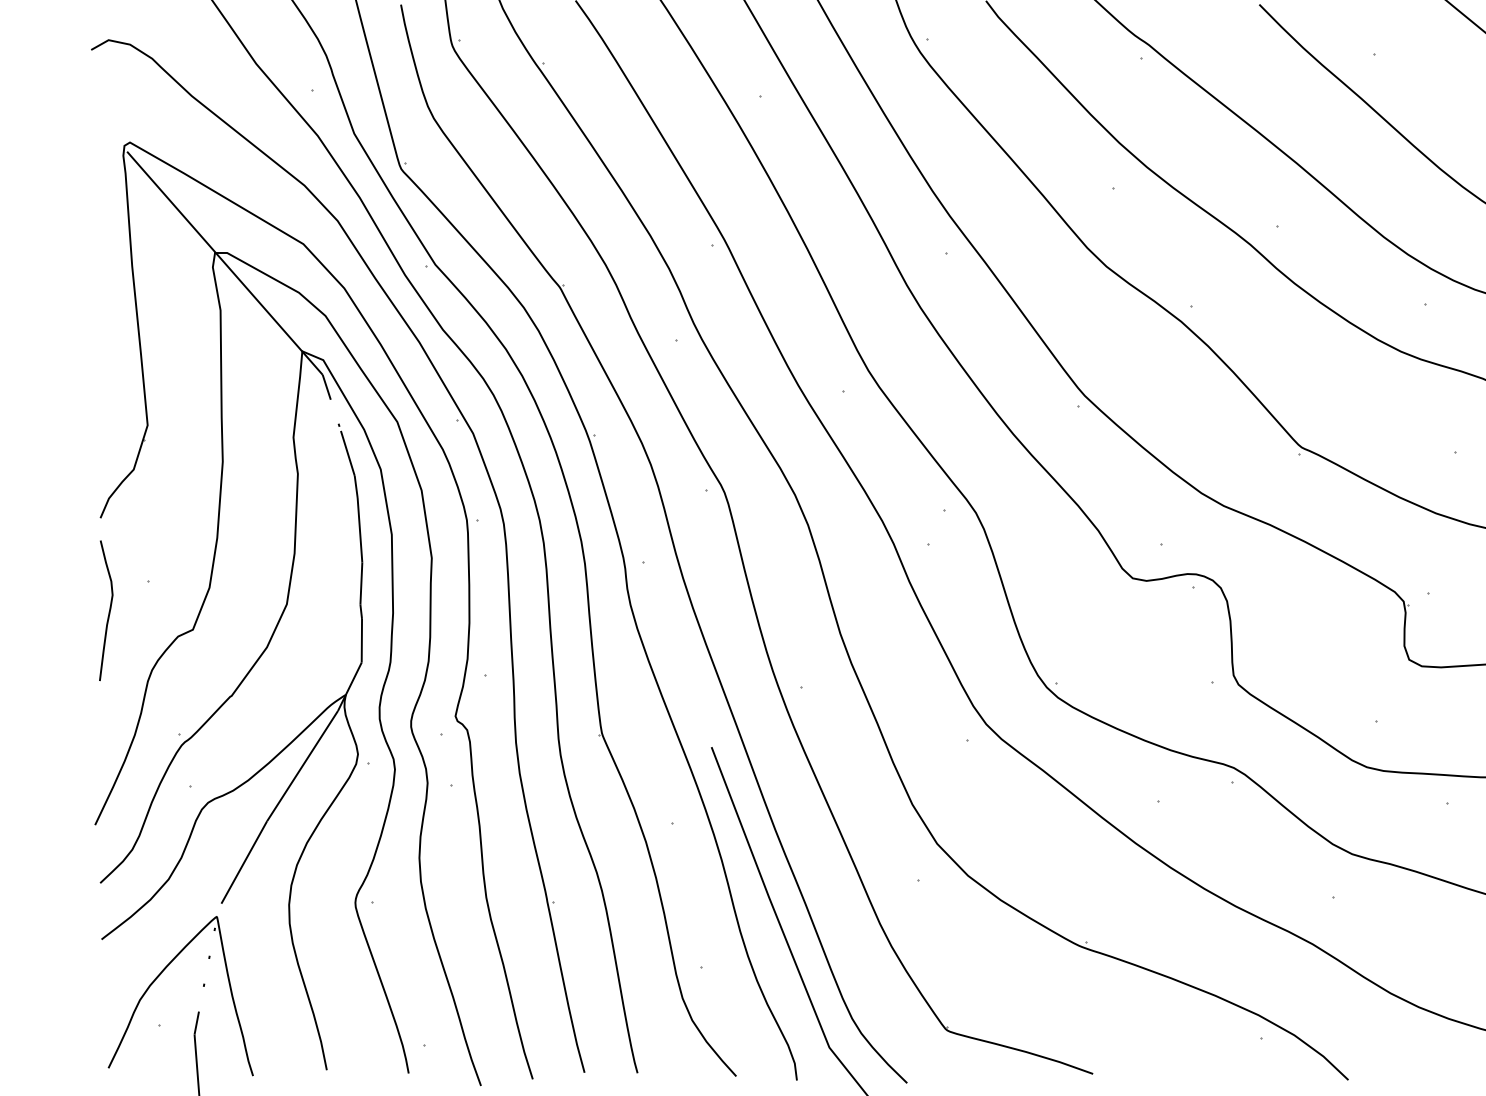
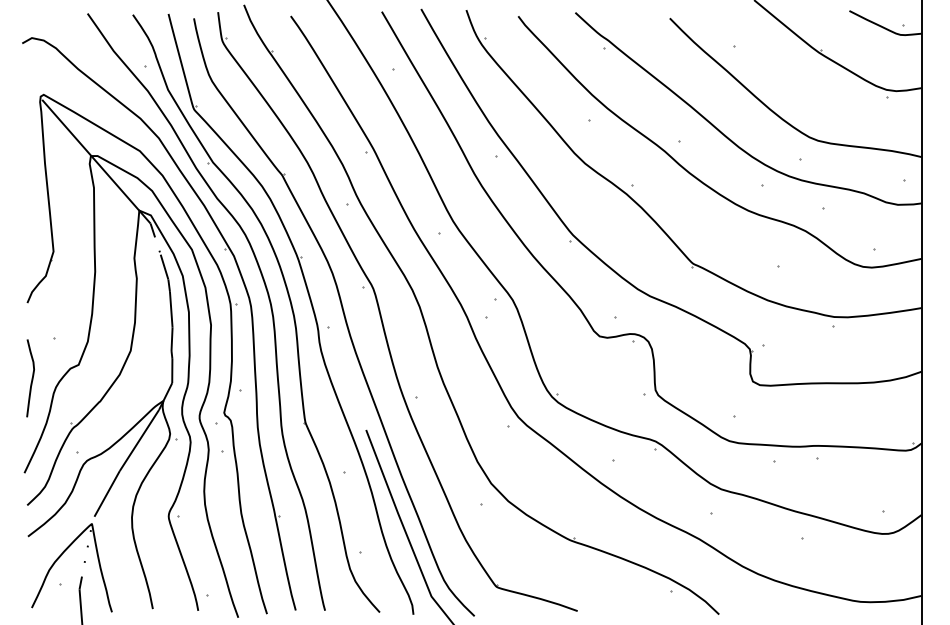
curve: (107, 610) -> (31, 378), moved

